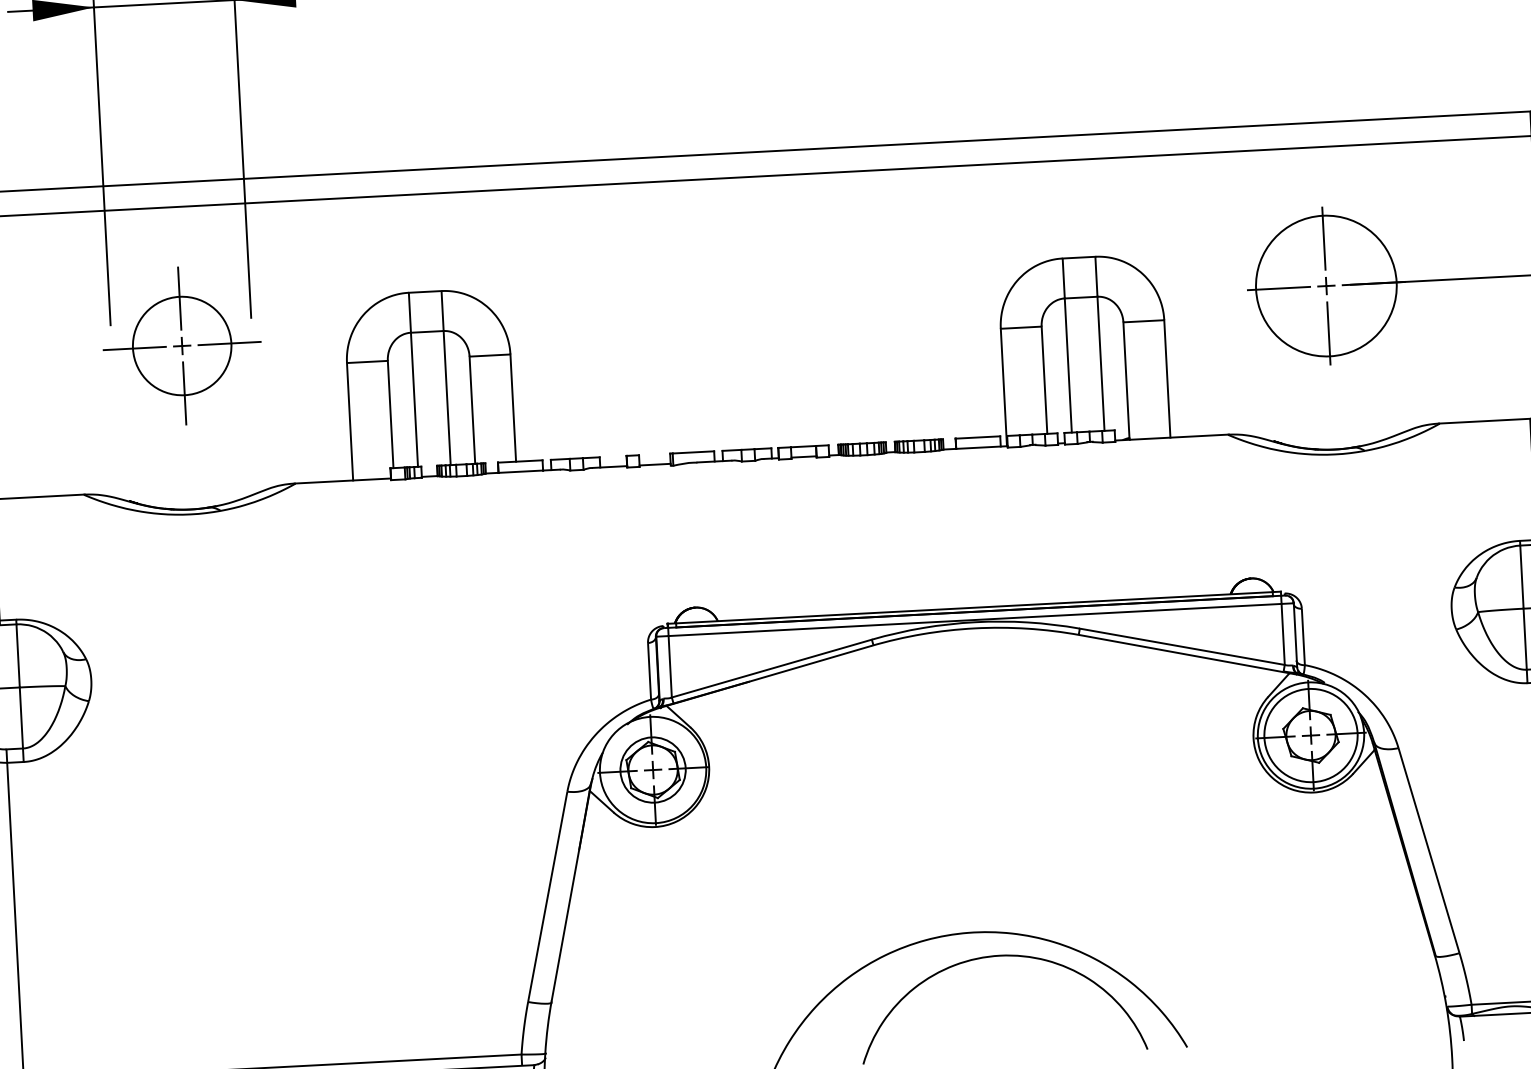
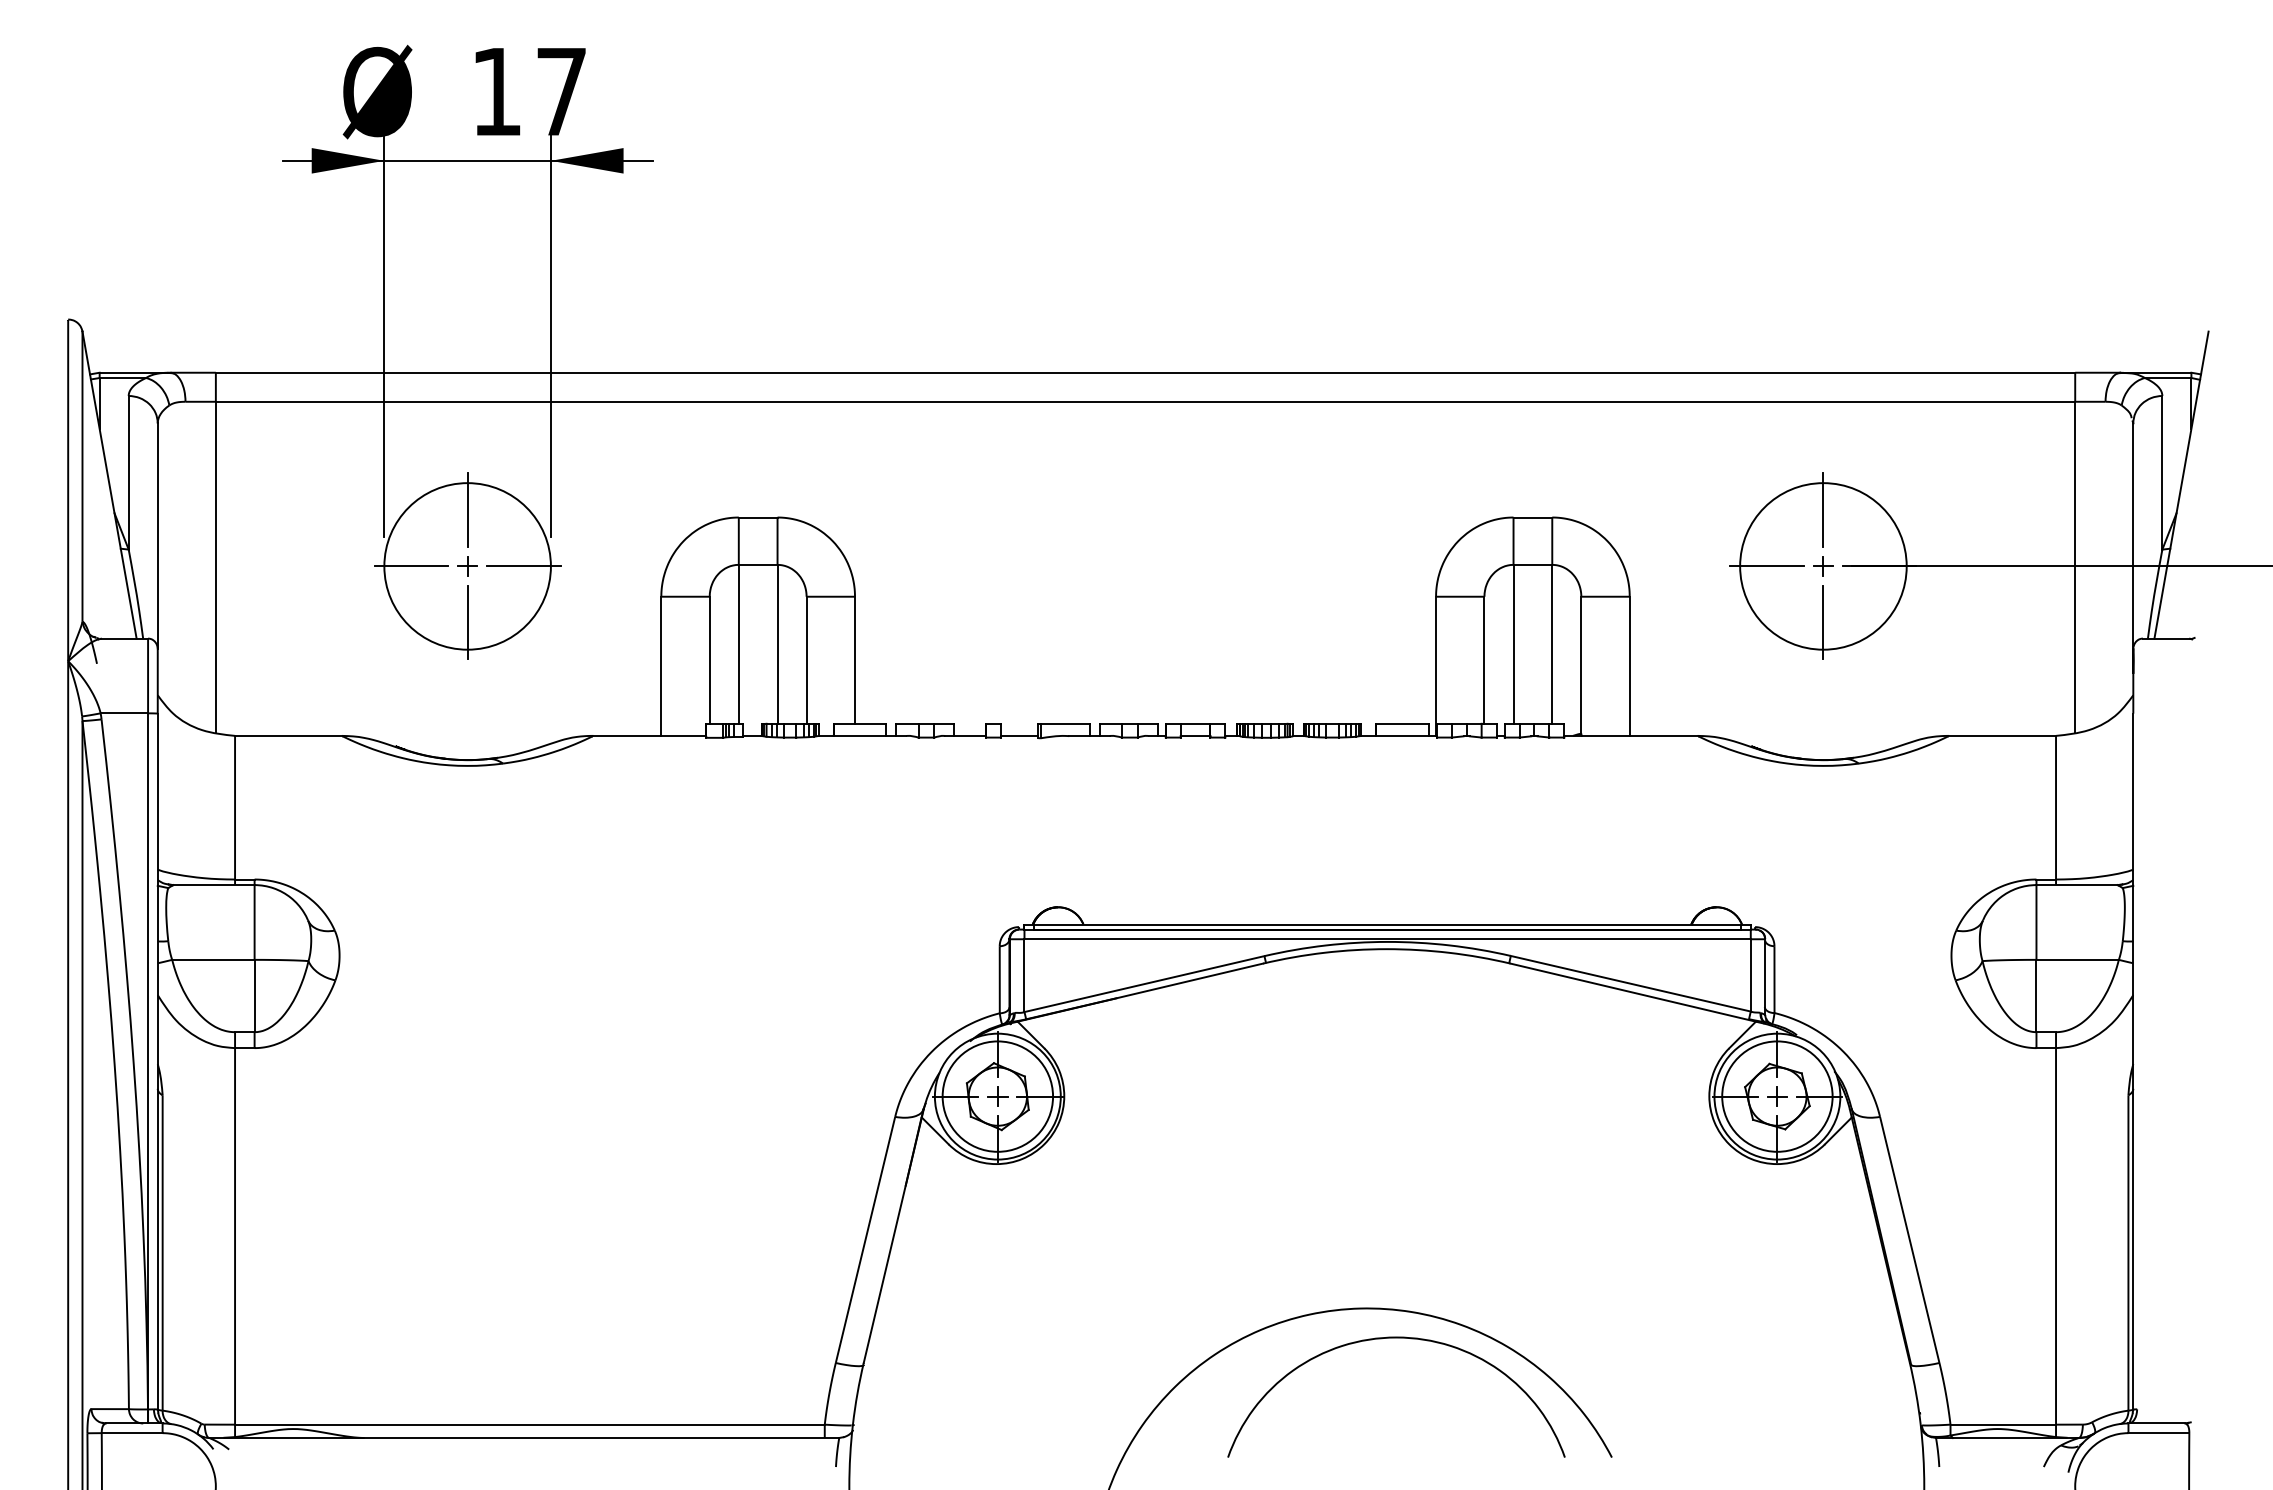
circle: (182, 346) -> (467, 566), size x1.43
circle: (652, 769) -> (997, 1096), size x1.43

